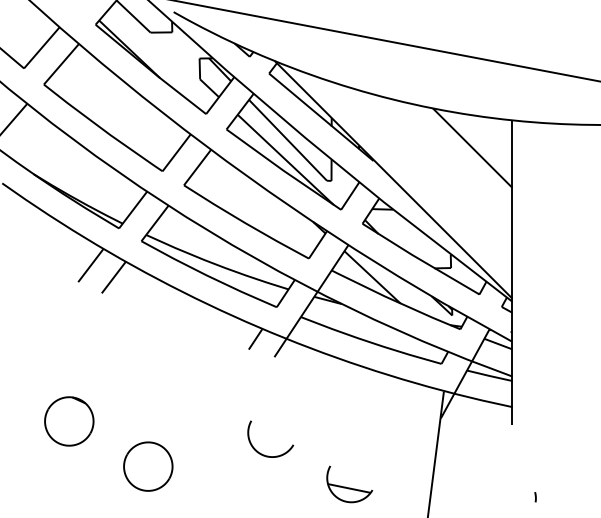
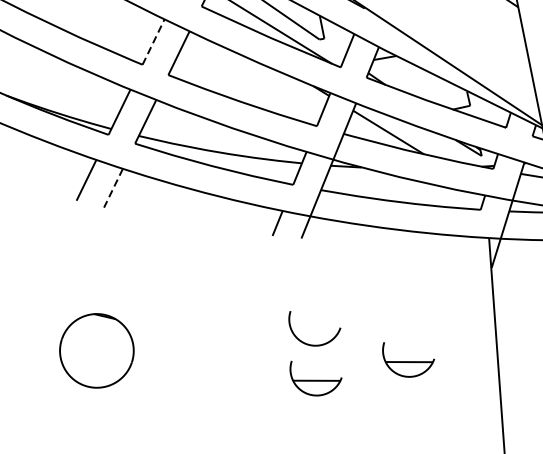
line: (176, 152) -> (153, 41), solid -> dashed
line: (113, 277) -> (113, 188), solid -> dashed
part: (69, 421) -> (97, 350), size x1.4
part: (148, 466) -> (190, 381), removed
part: (262, 484) -> (316, 376), added

